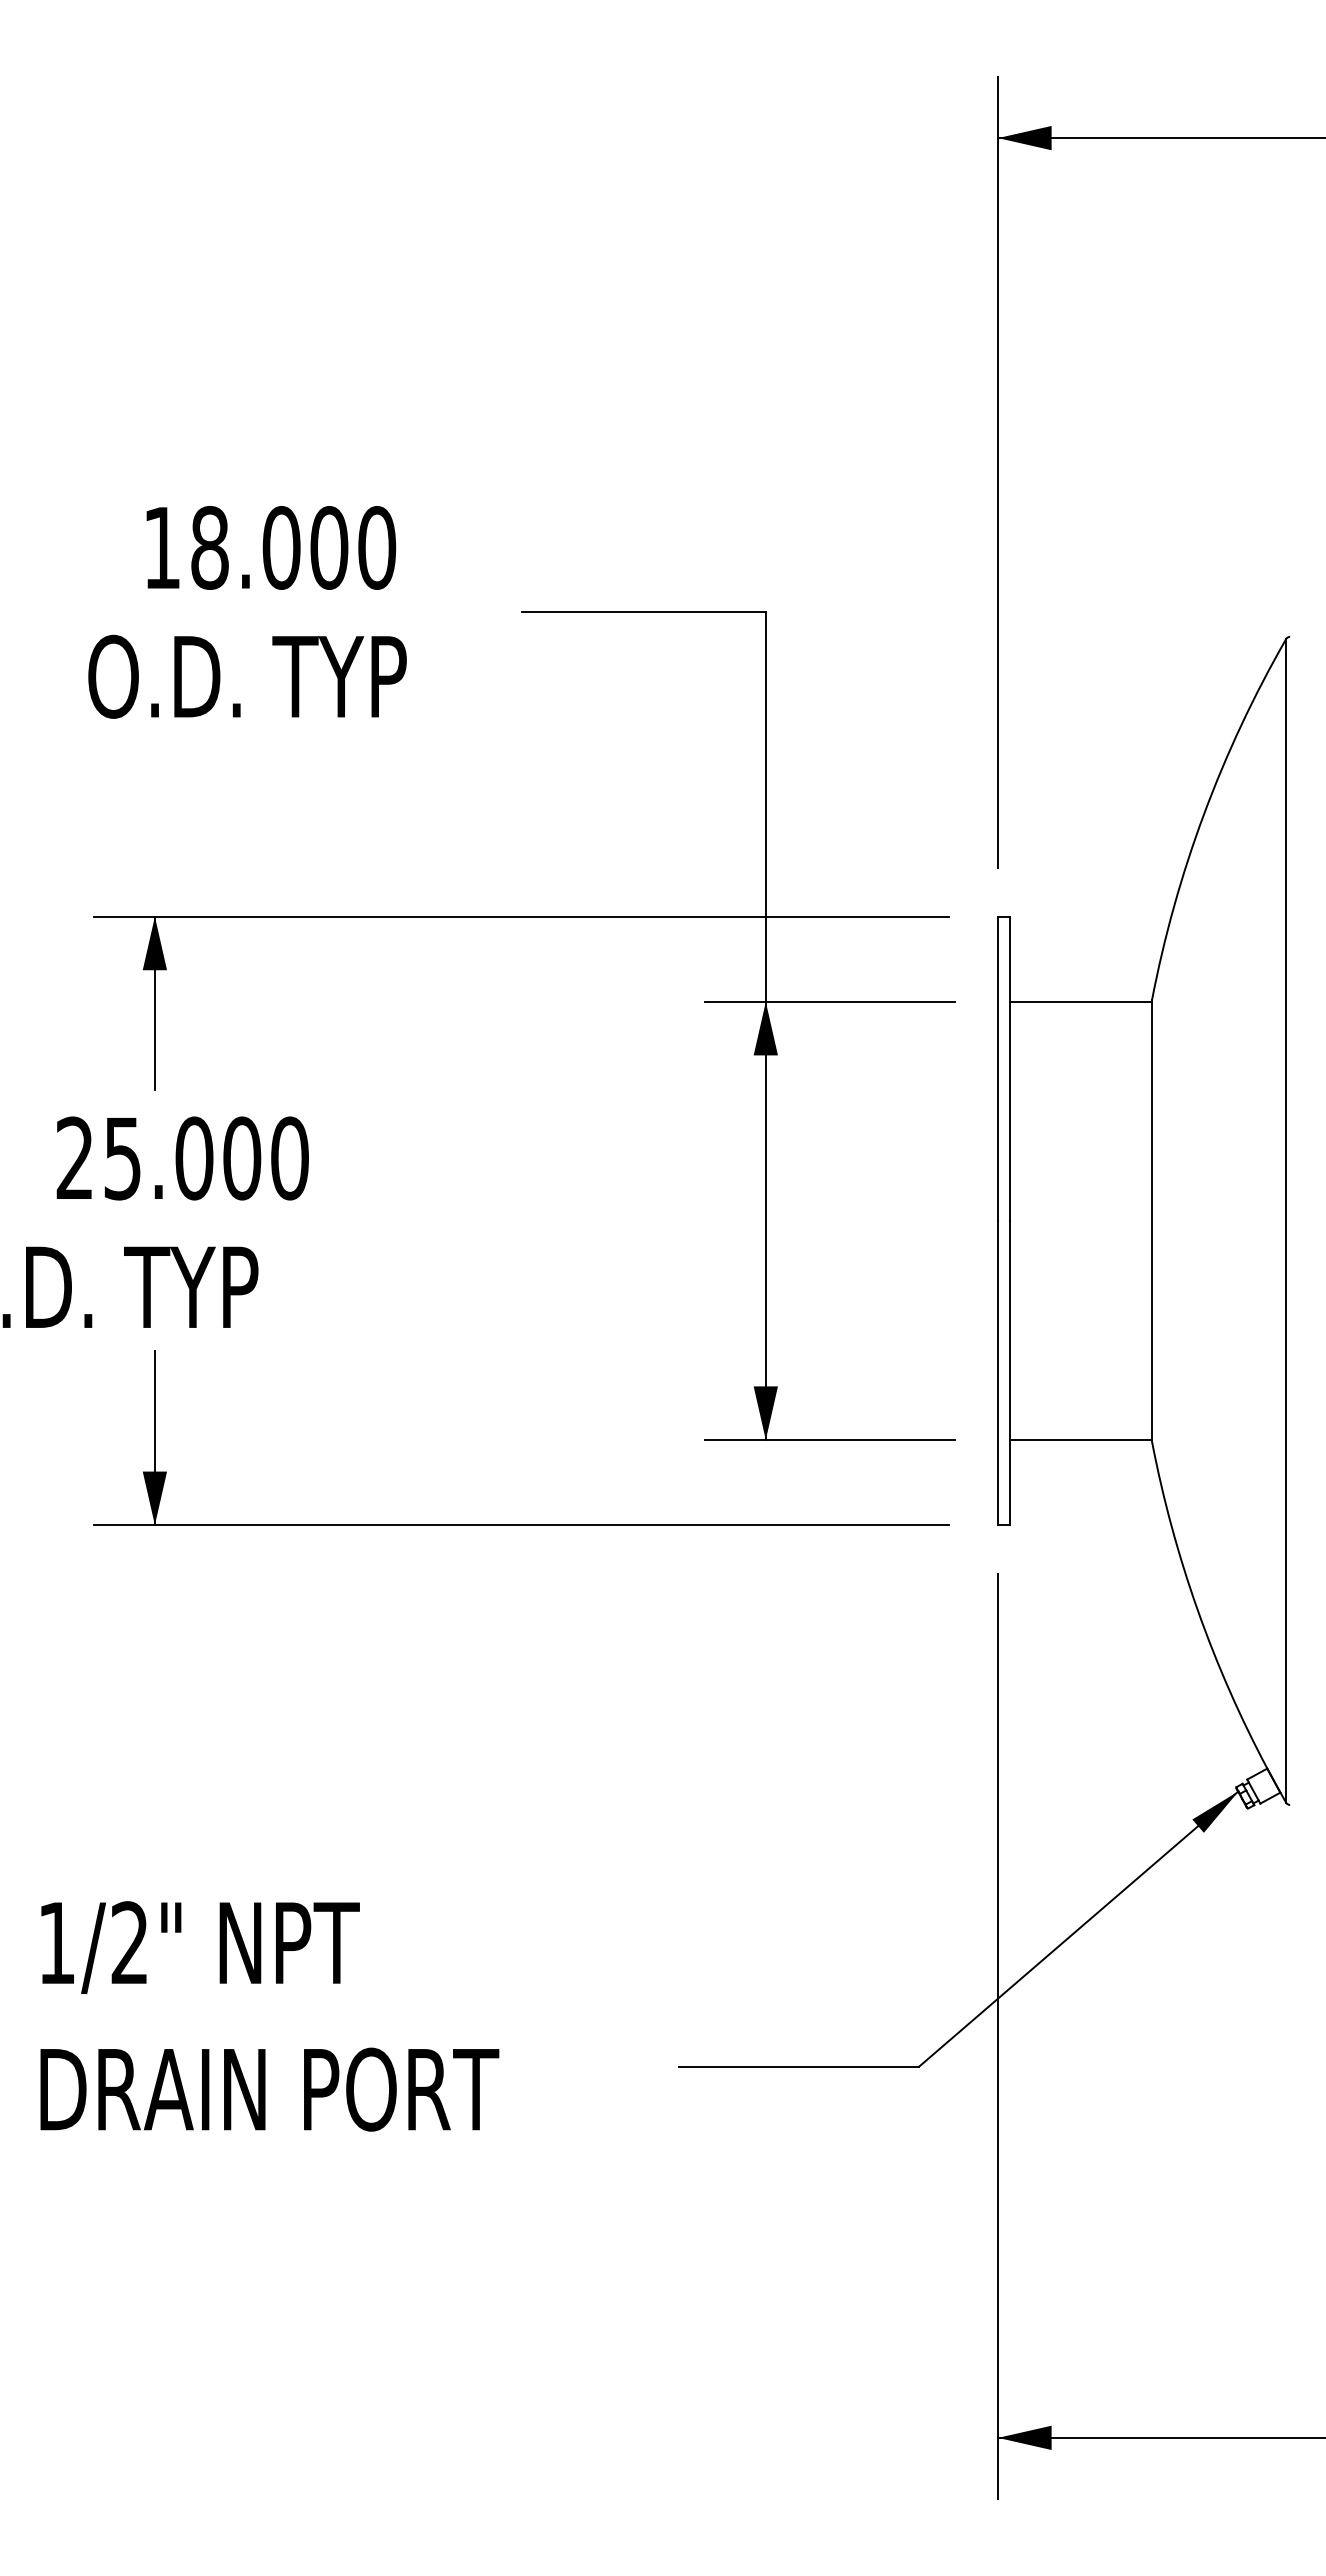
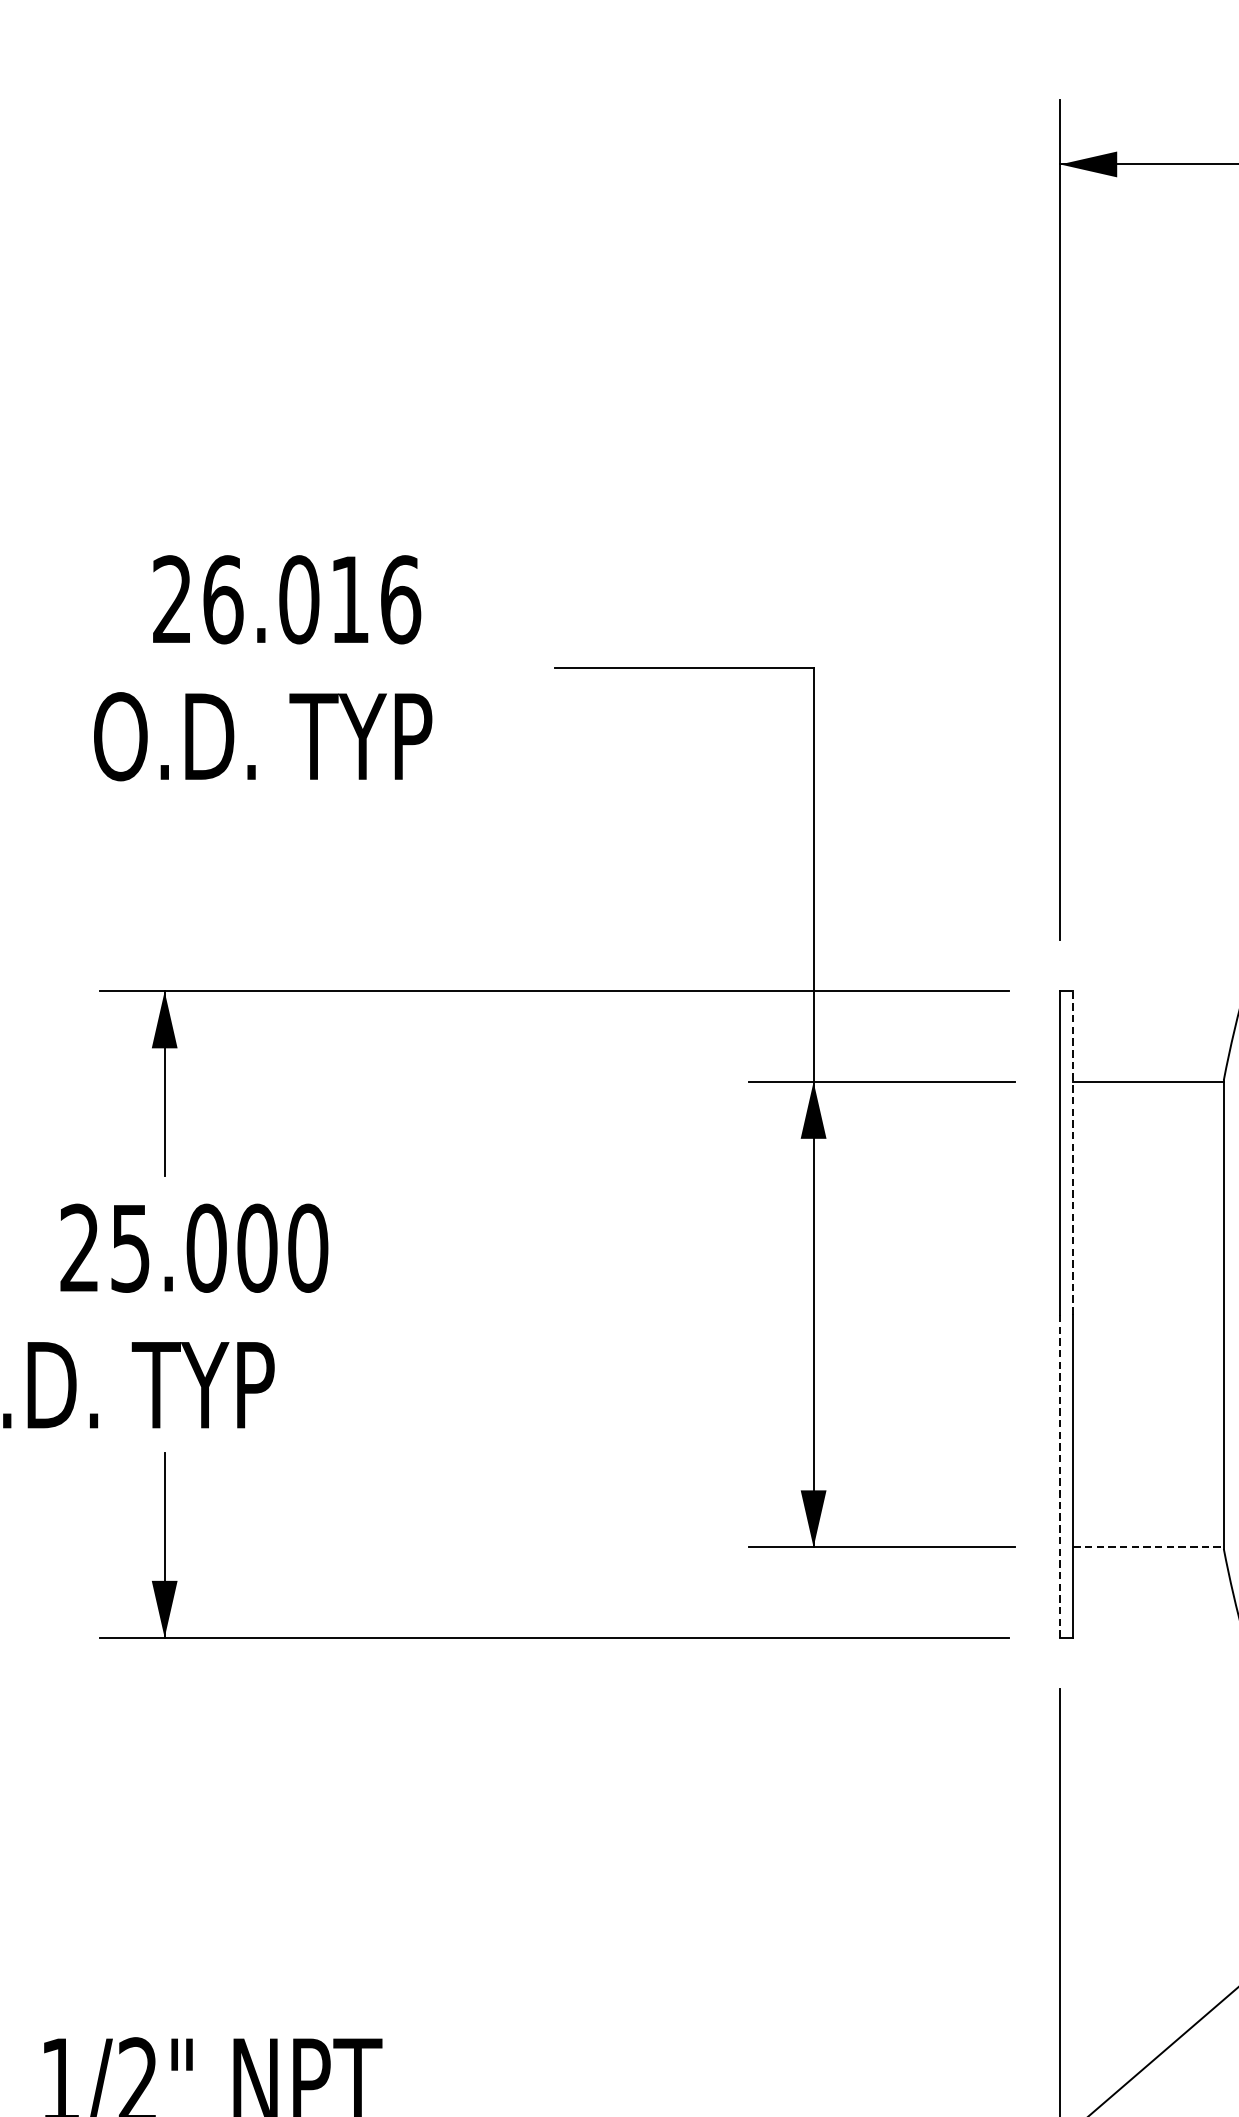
text: (270, 547) -> (287, 599), 18.000 -> 26.016
line: (1010, 1068) -> (1073, 1152), solid -> dashed
line: (998, 1372) -> (1060, 1475), solid -> dashed
line: (1081, 1439) -> (1148, 1546), solid -> dashed

